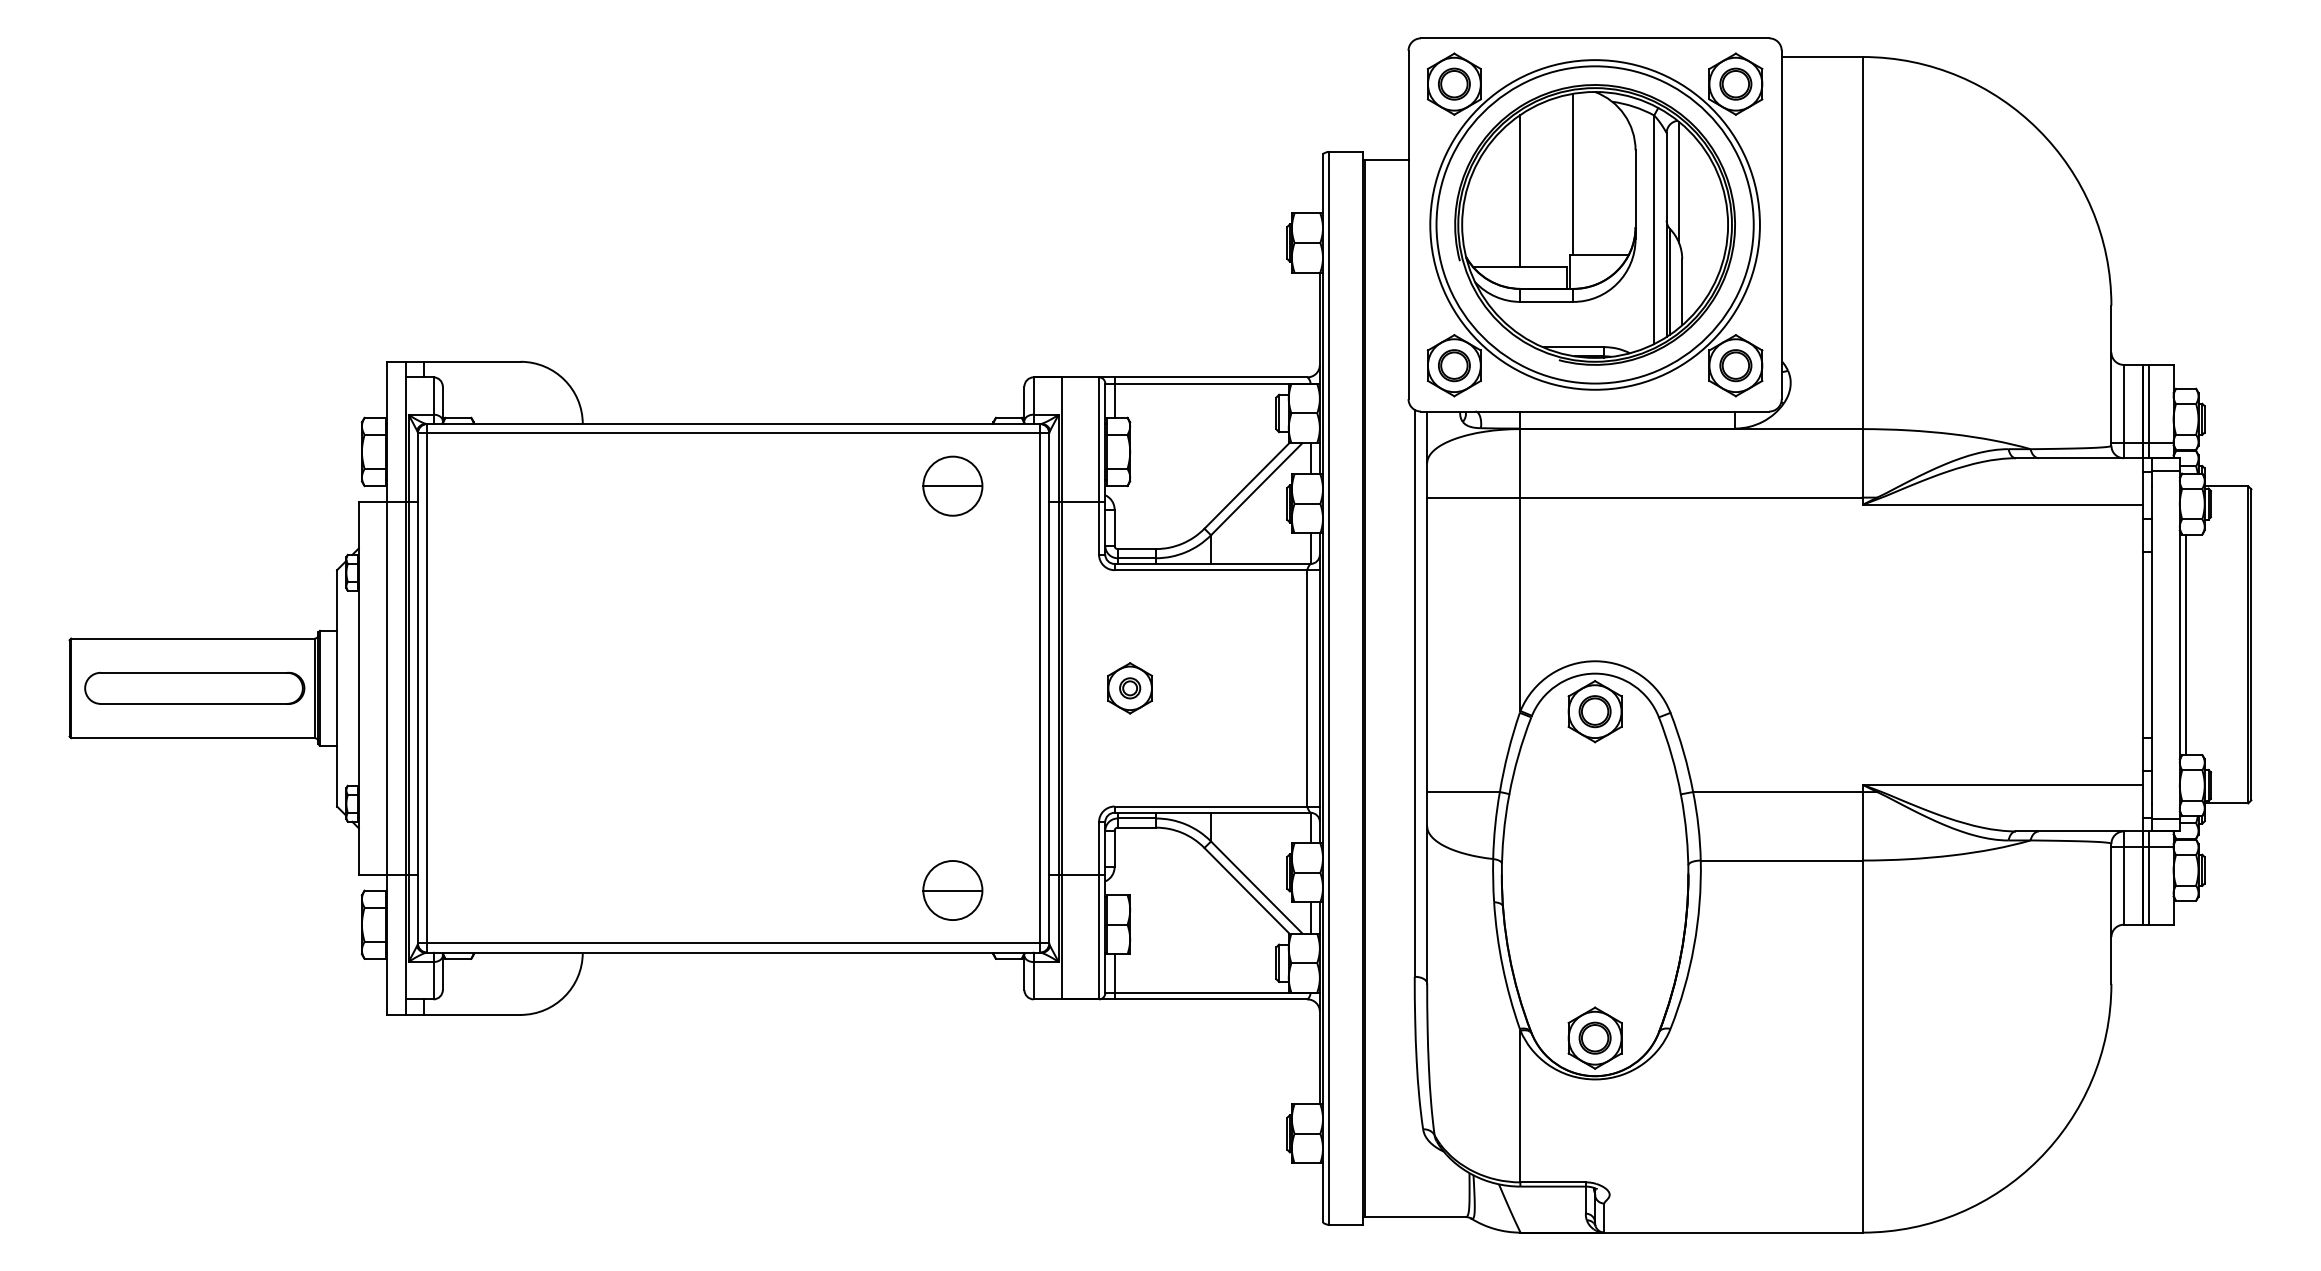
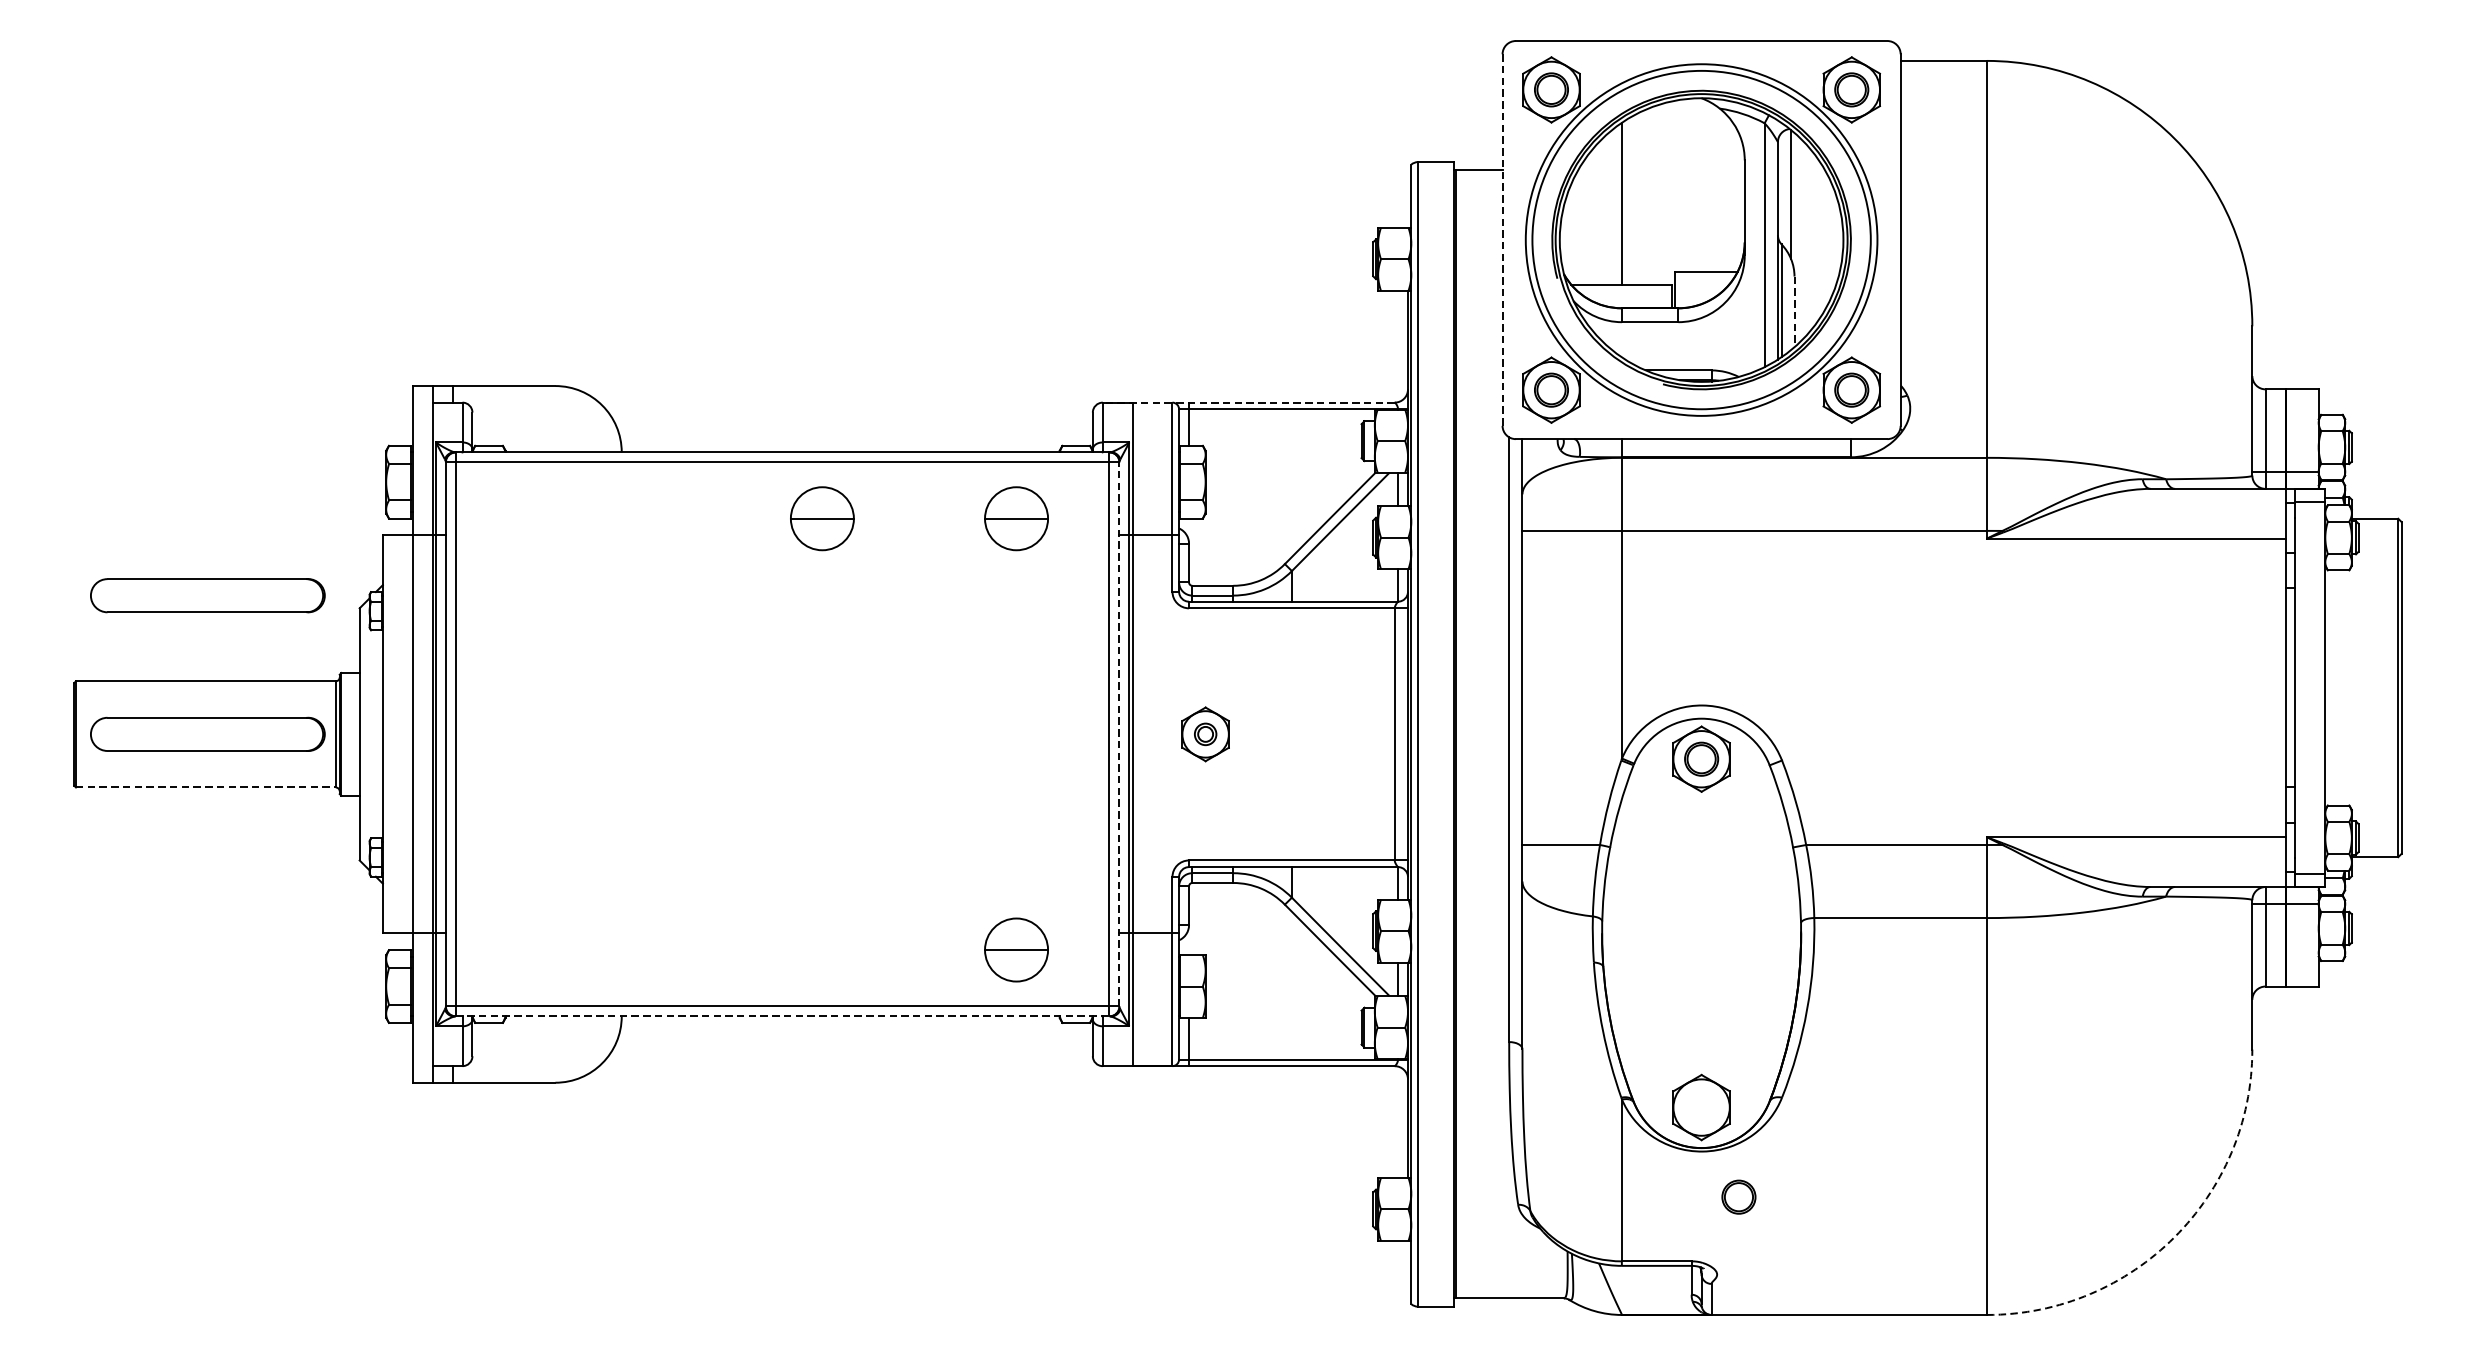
line: (1573, 173) -> (1678, 185), removed
line: (1408, 225) -> (1502, 240), solid -> dashed
line: (1682, 292) -> (1794, 312), solid -> dashed
line: (1170, 377) -> (1248, 402), solid -> dashed
line: (2148, 411) -> (2291, 439), removed
part: (770, 485) -> (821, 517), added
part: (194, 557) -> (207, 594), added
line: (2186, 644) -> (2332, 687), removed
line: (1049, 687) -> (1119, 733), solid -> dashed
line: (192, 738) -> (205, 787), solid -> dashed
line: (2148, 877) -> (2291, 936), removed
line: (733, 952) -> (782, 1016), solid -> dashed
part: (1594, 1037) -> (1738, 1196), moved
arc: (2038, 1159) -> (2174, 1236), solid -> dashed

